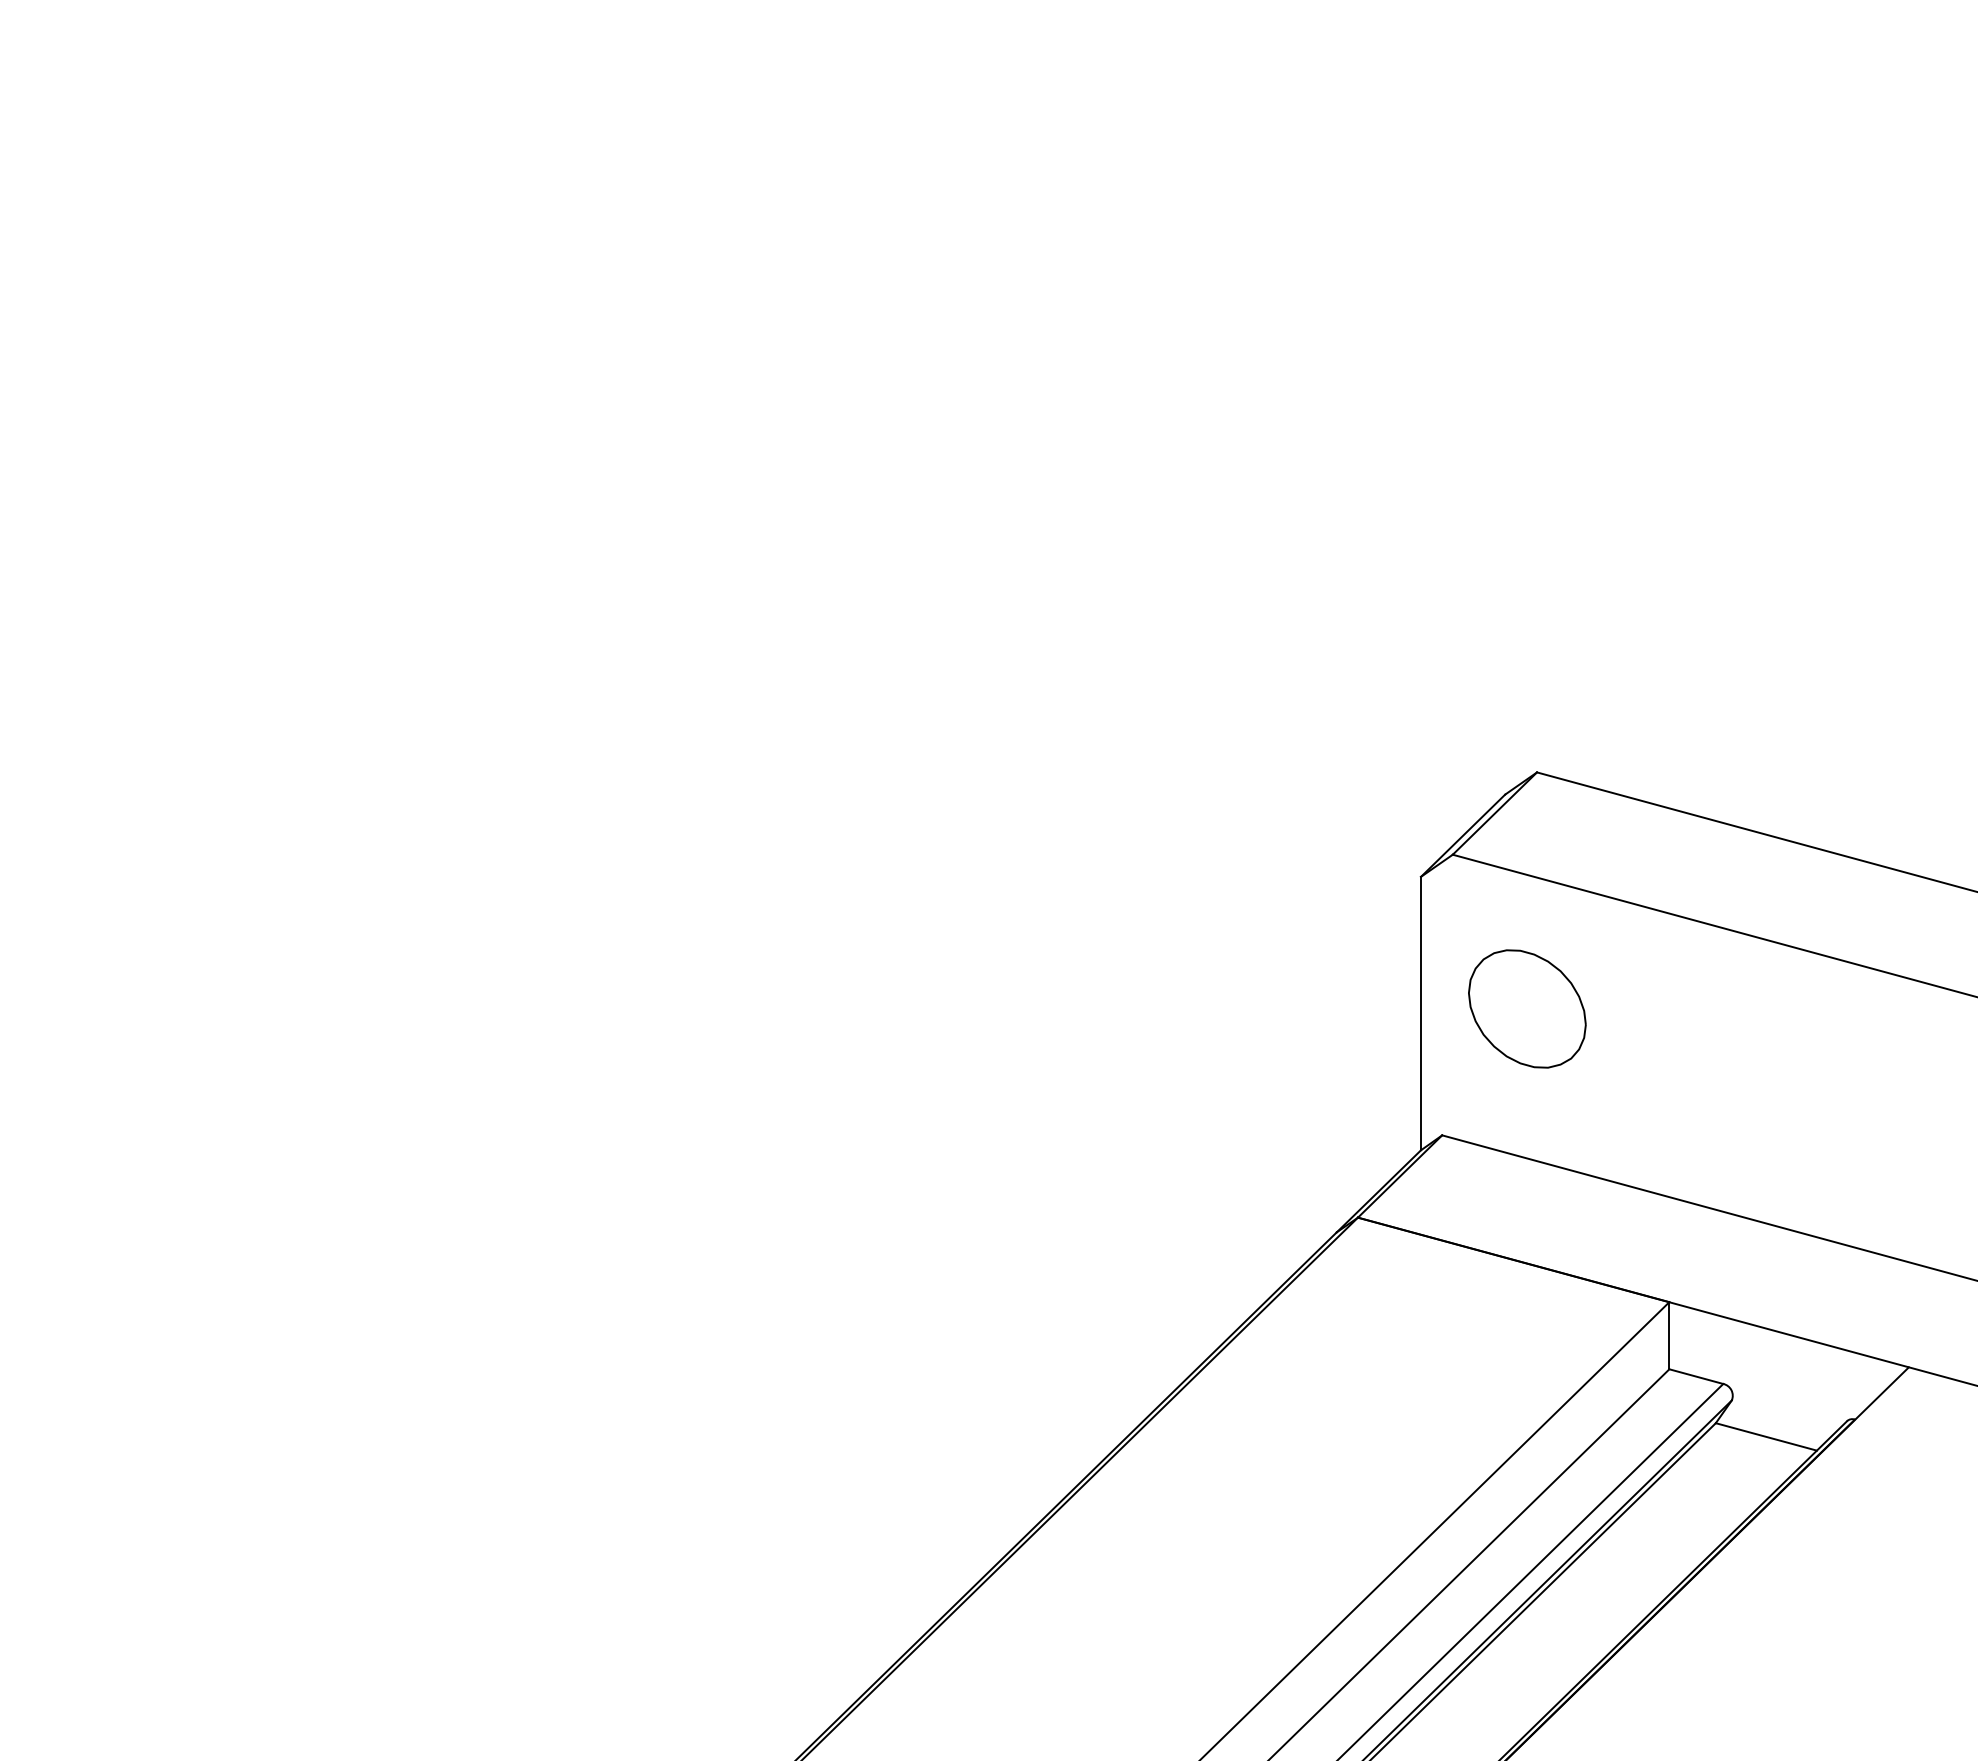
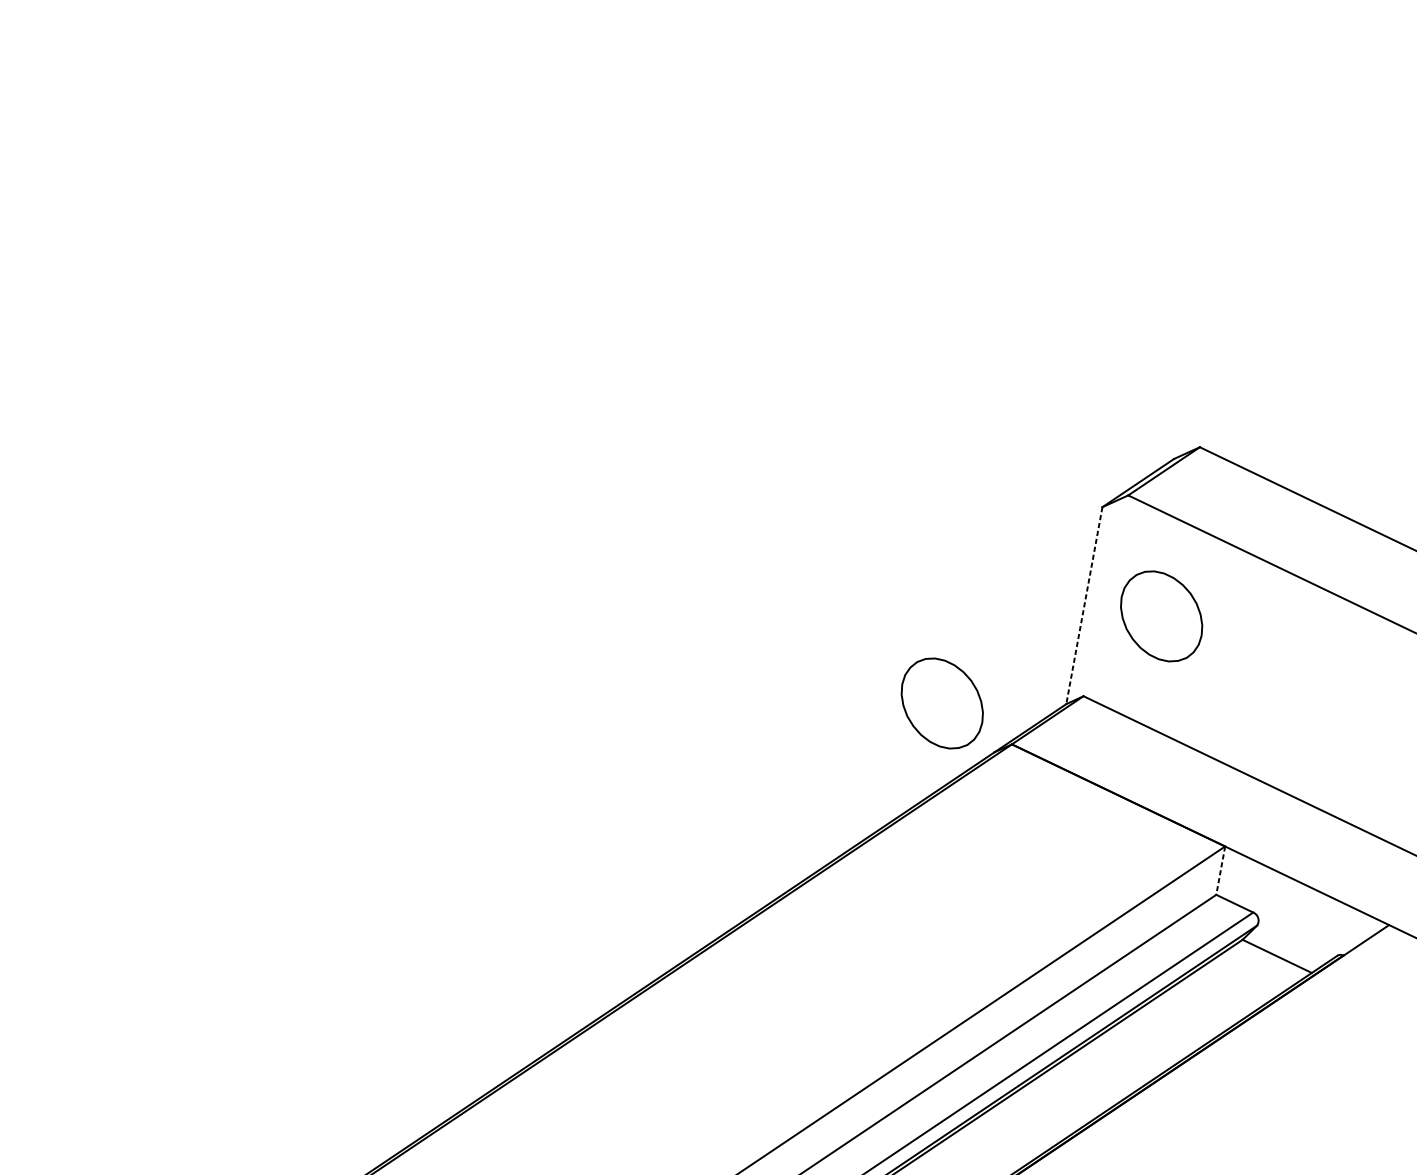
line: (1421, 1013) -> (1084, 605), solid -> dashed
part: (1254, 1179) -> (942, 703), added
line: (1669, 1335) -> (1220, 870), solid -> dashed

